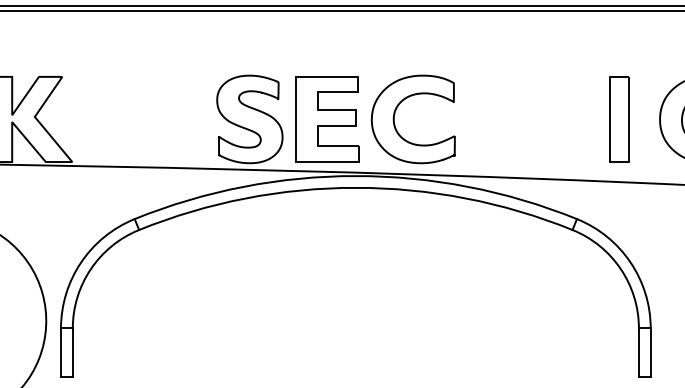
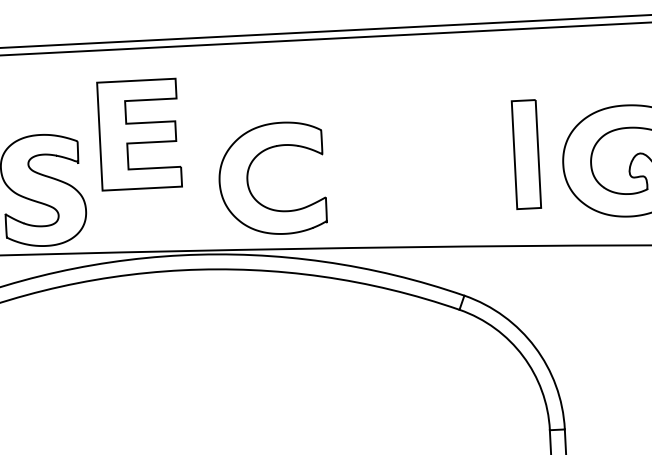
part: (395, 114) -> (249, 173), moved
part: (327, 119) -> (139, 134), moved
part: (619, 119) -> (526, 154), moved

